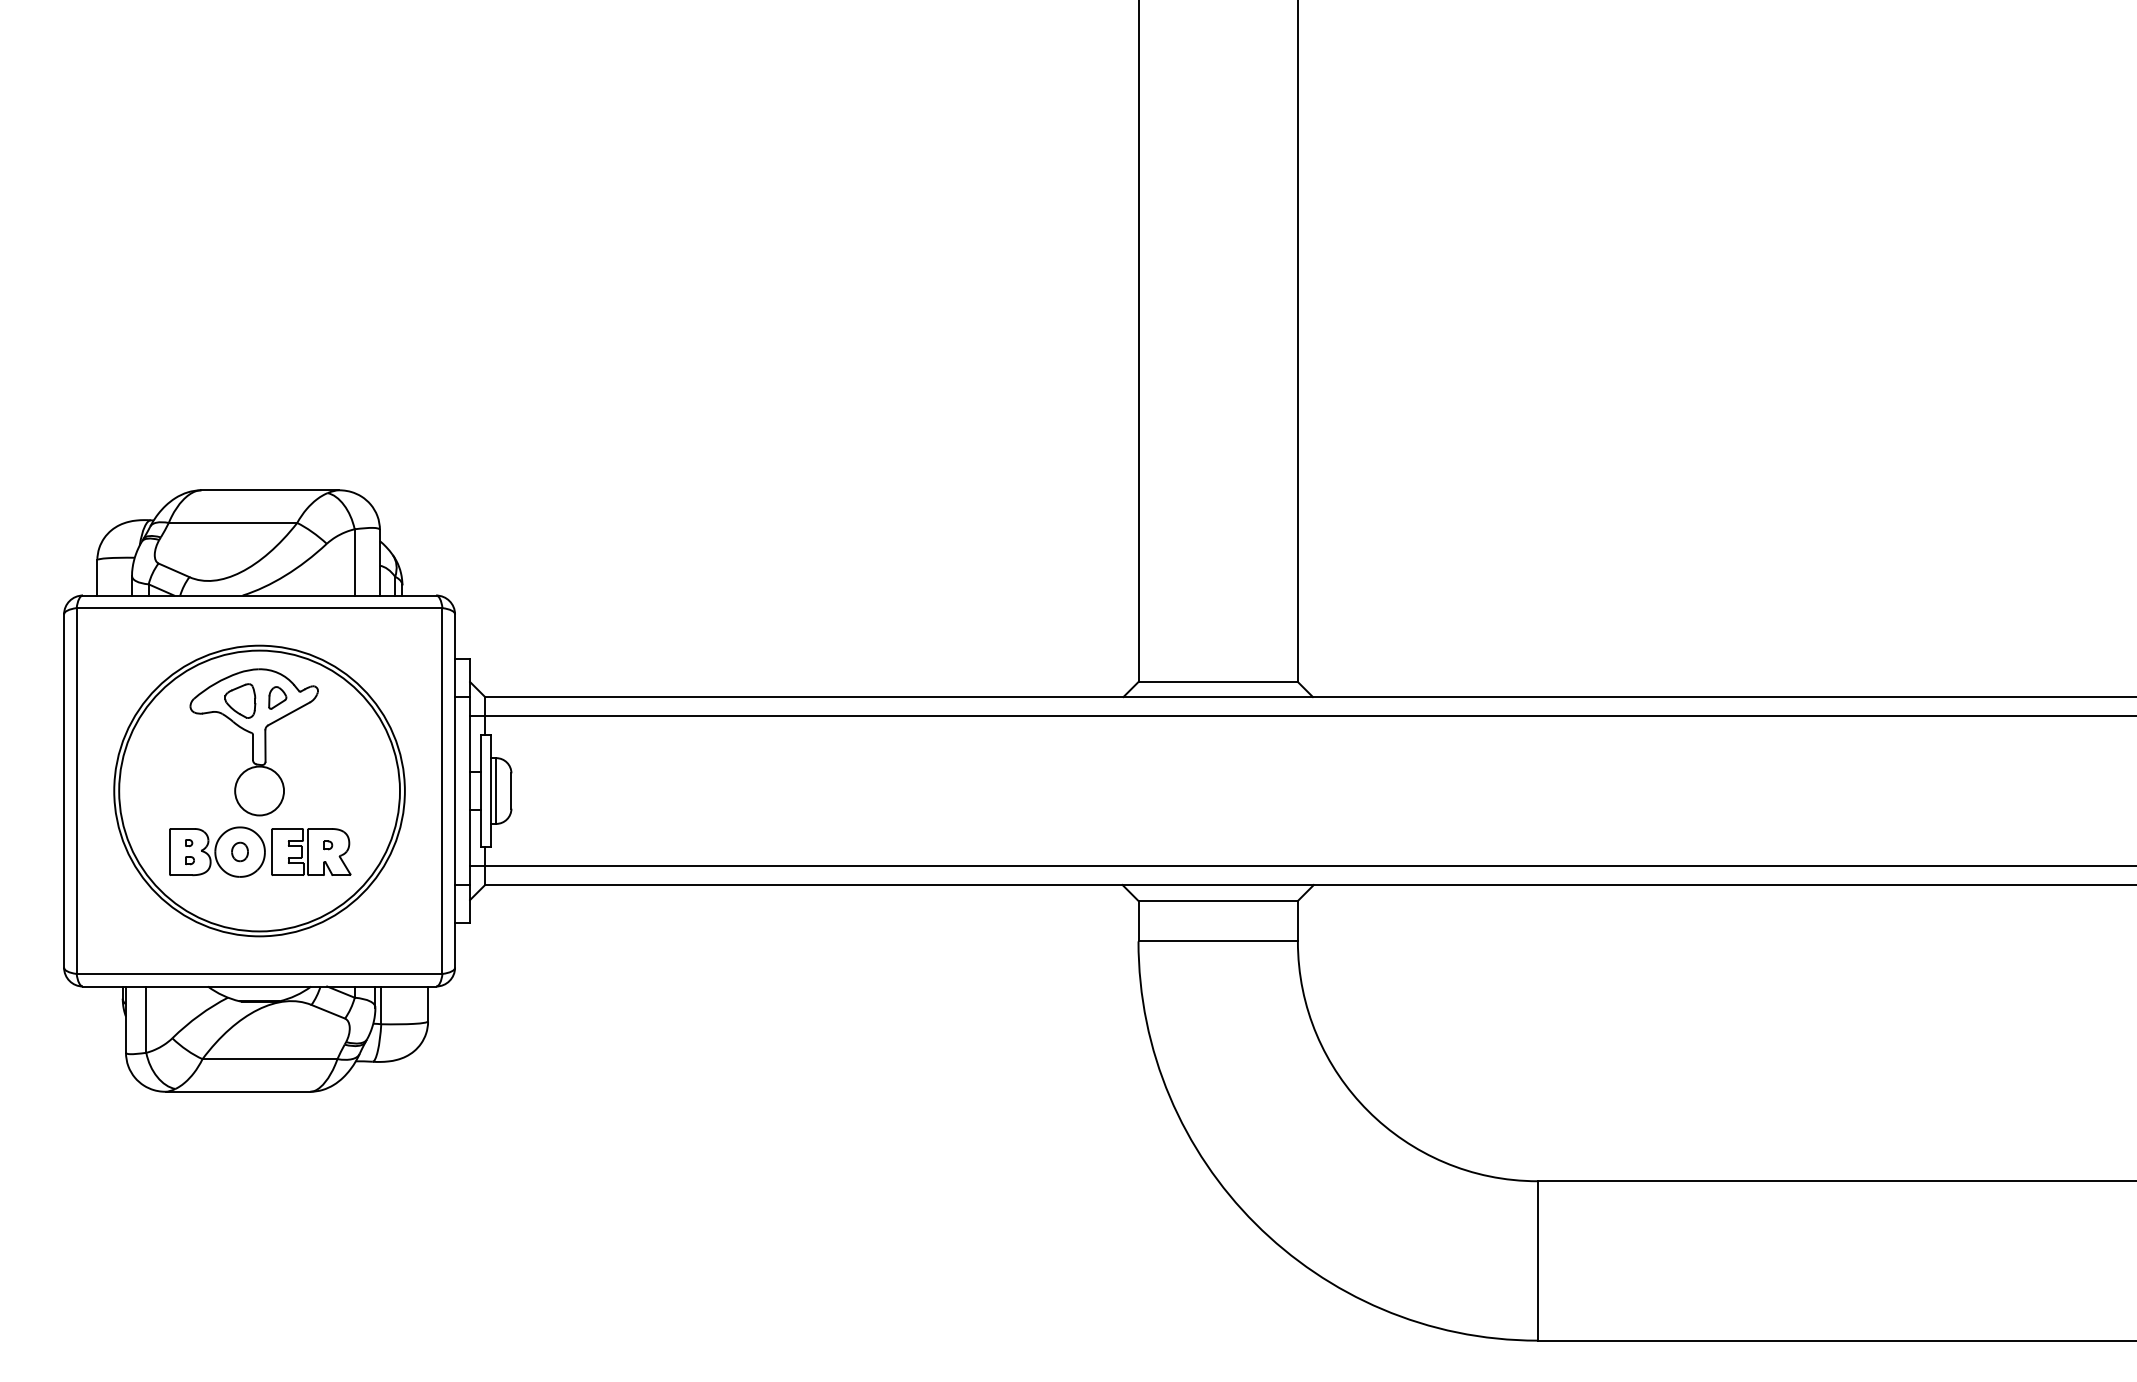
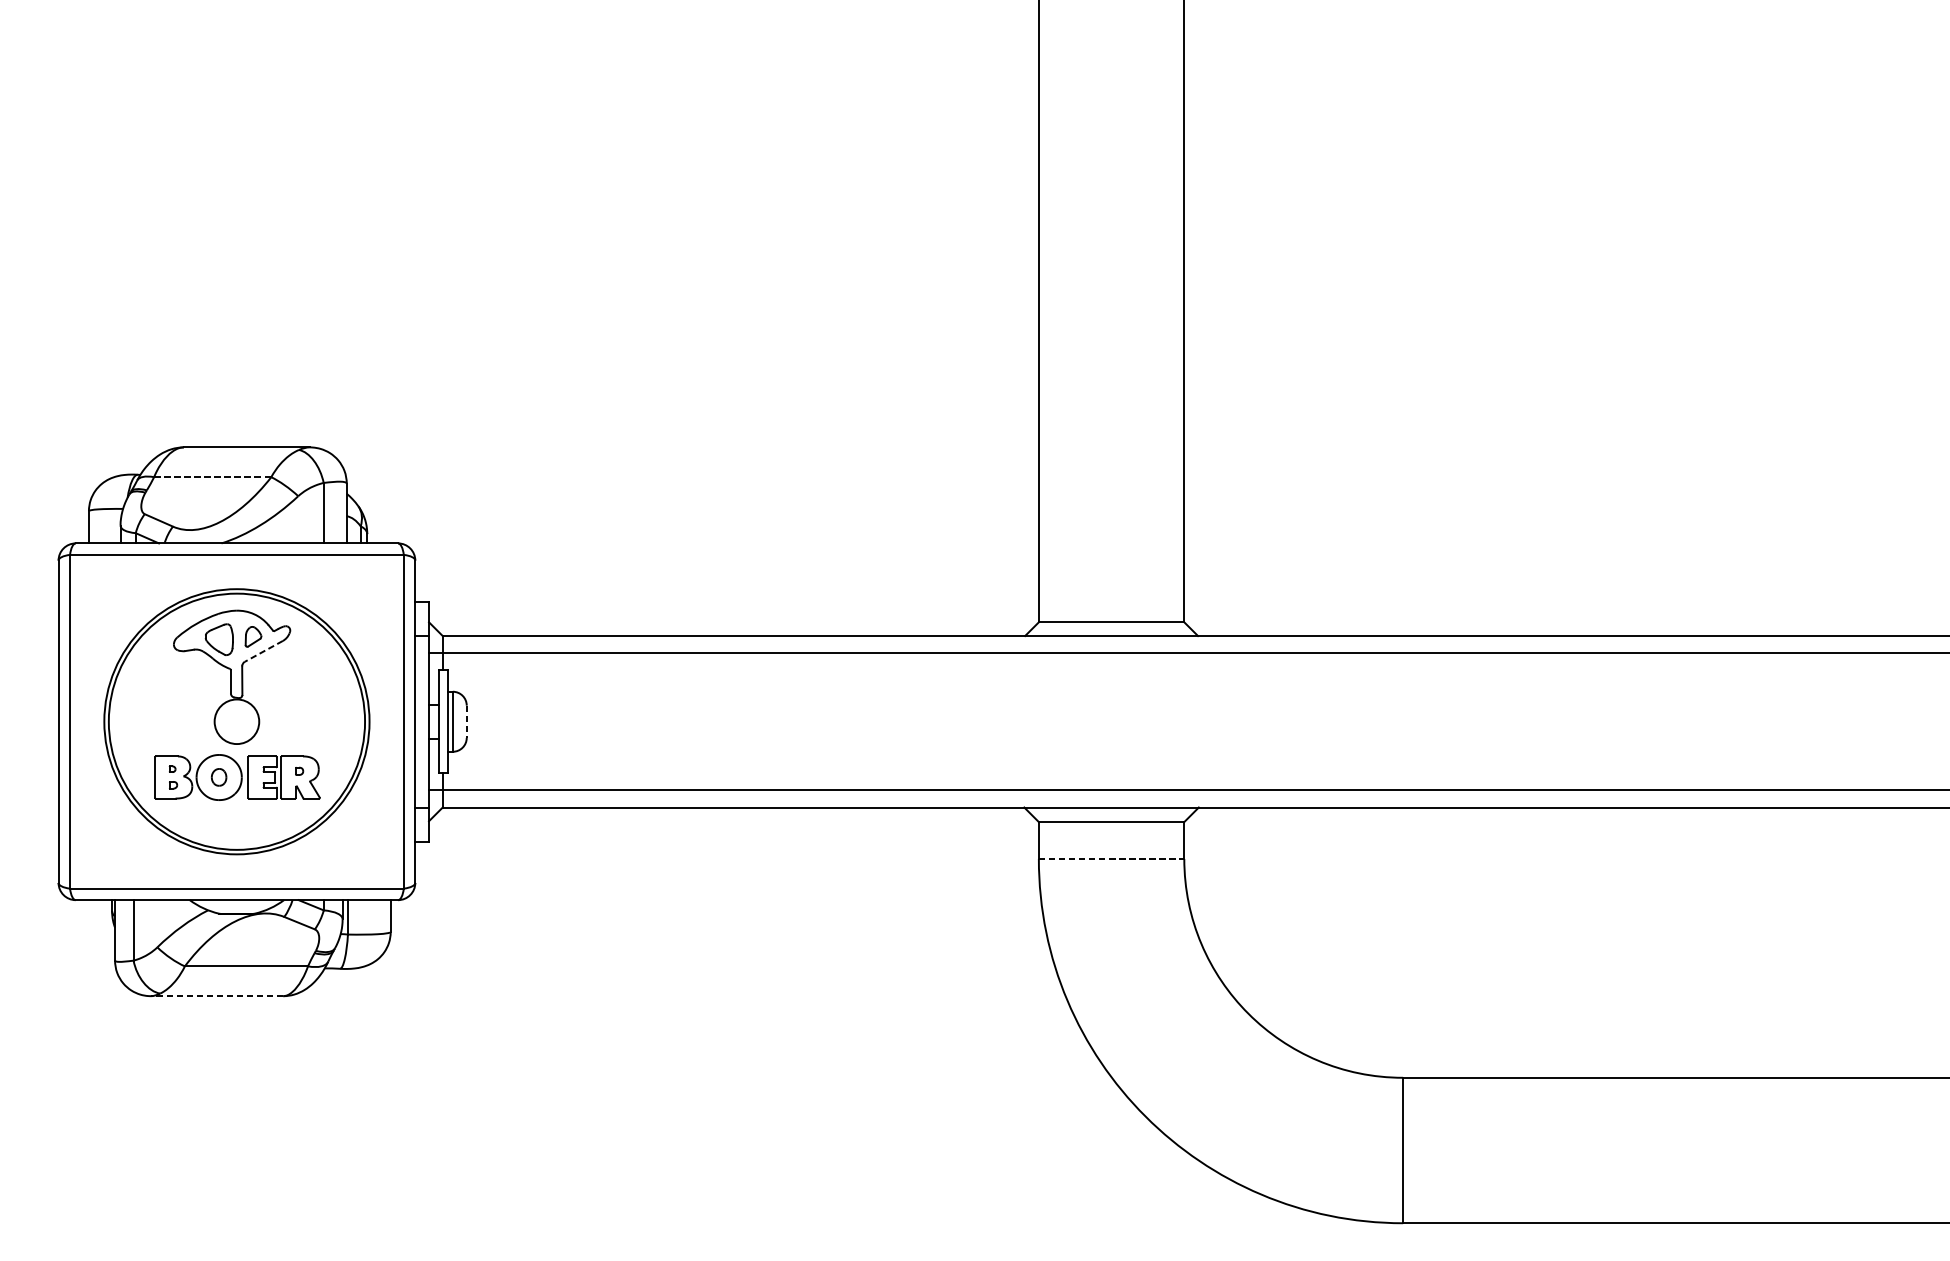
line: (233, 522) -> (213, 476), solid -> dashed
line: (289, 713) -> (264, 651), solid -> dashed
line: (511, 791) -> (466, 722), solid -> dashed
line: (1218, 941) -> (1111, 859), solid -> dashed
line: (237, 1091) -> (216, 995), solid -> dashed

